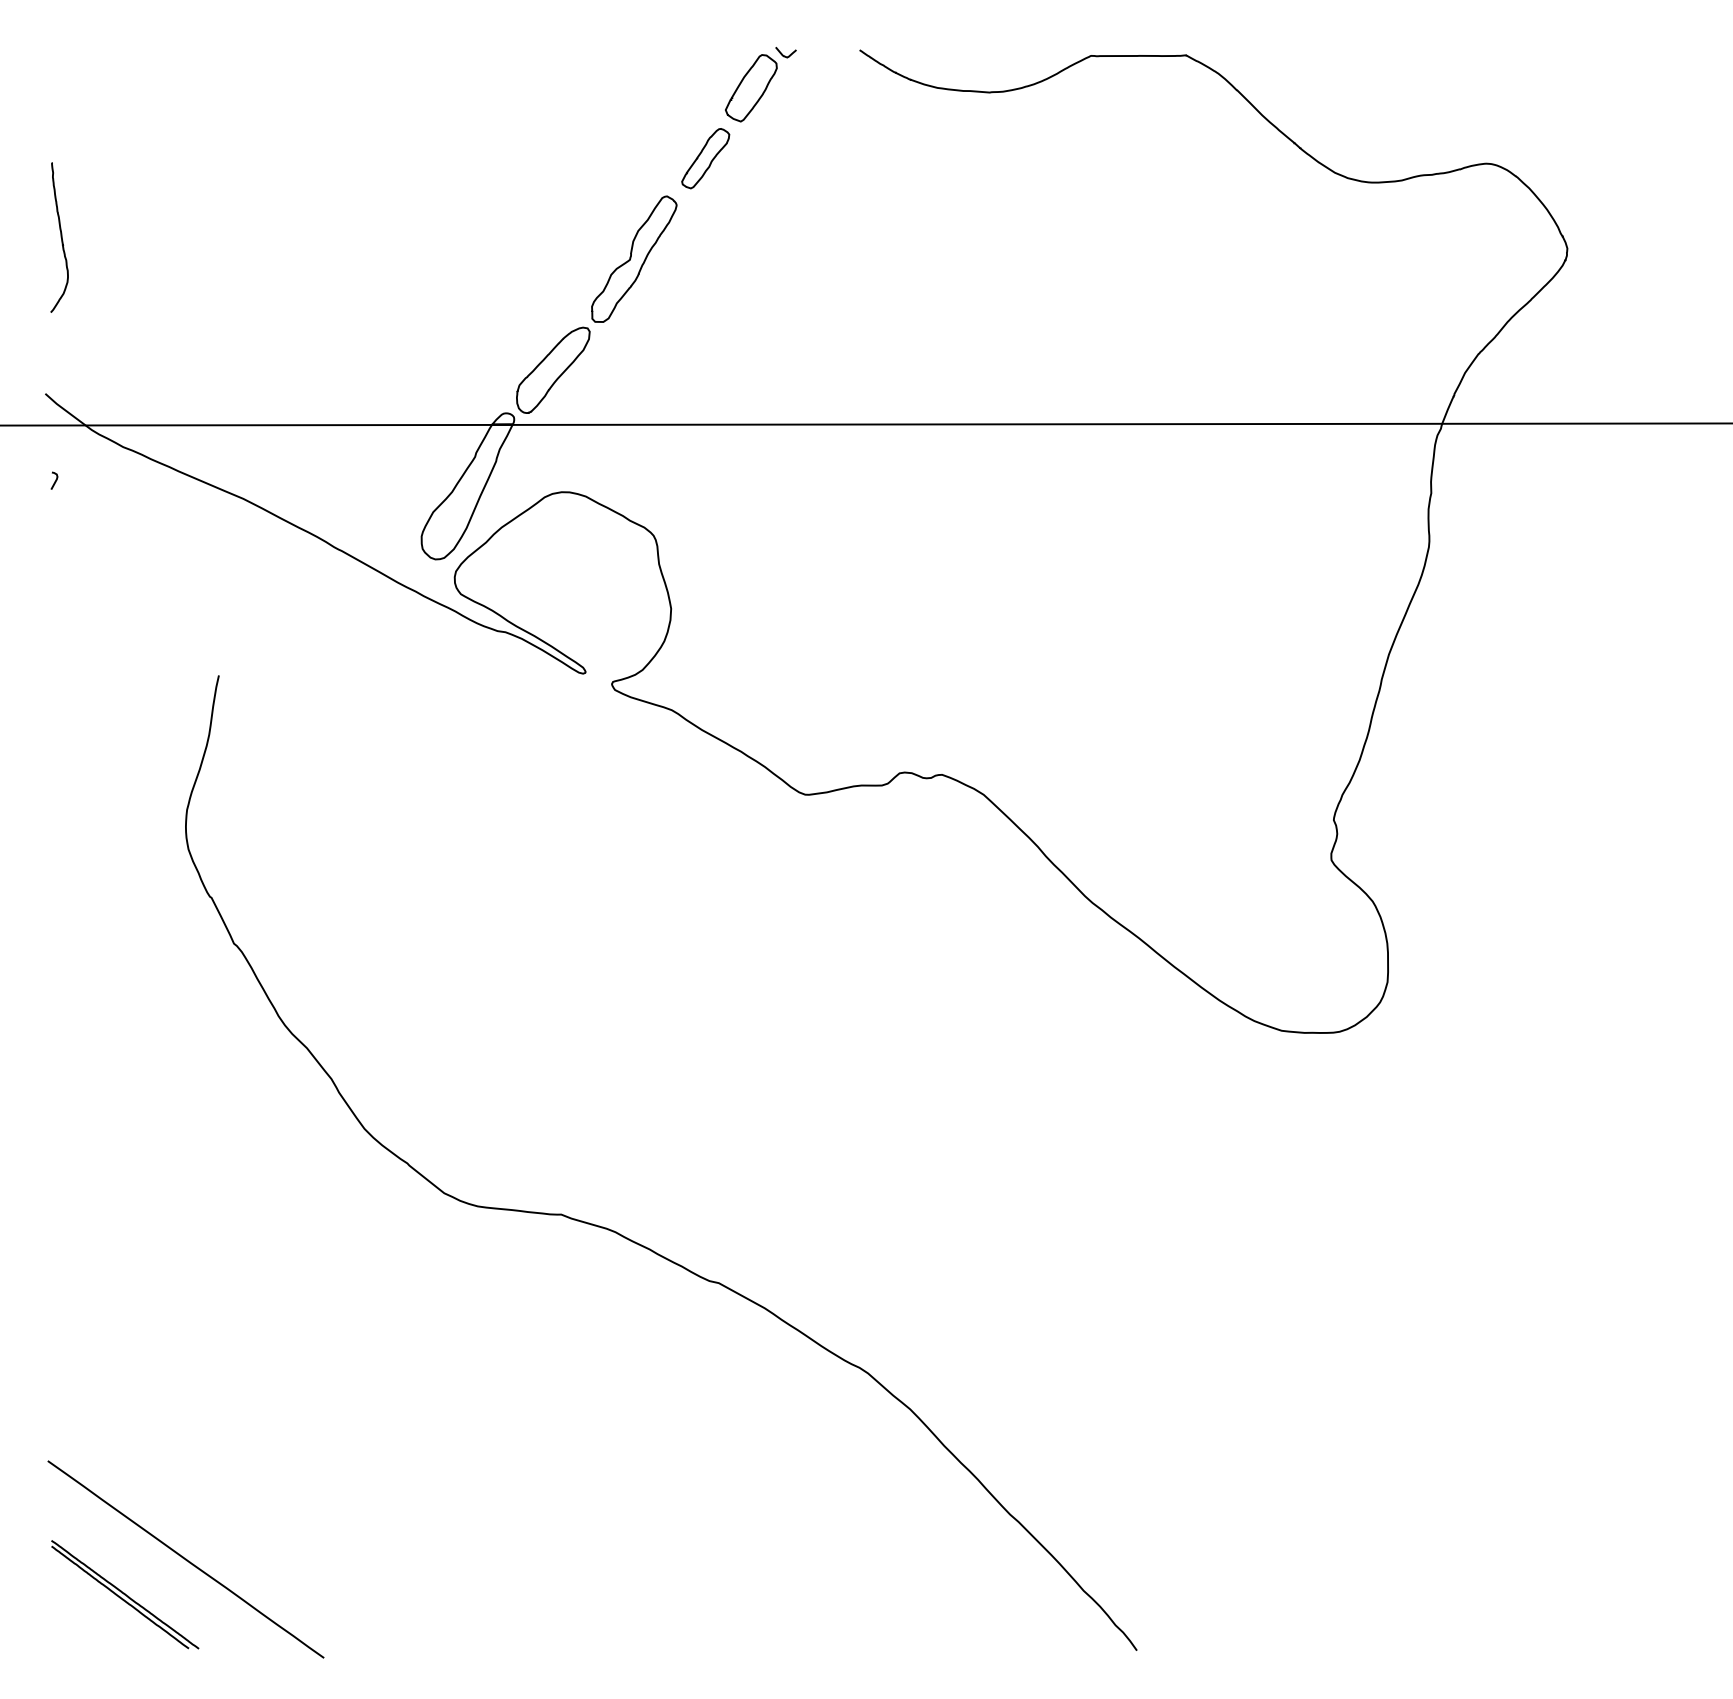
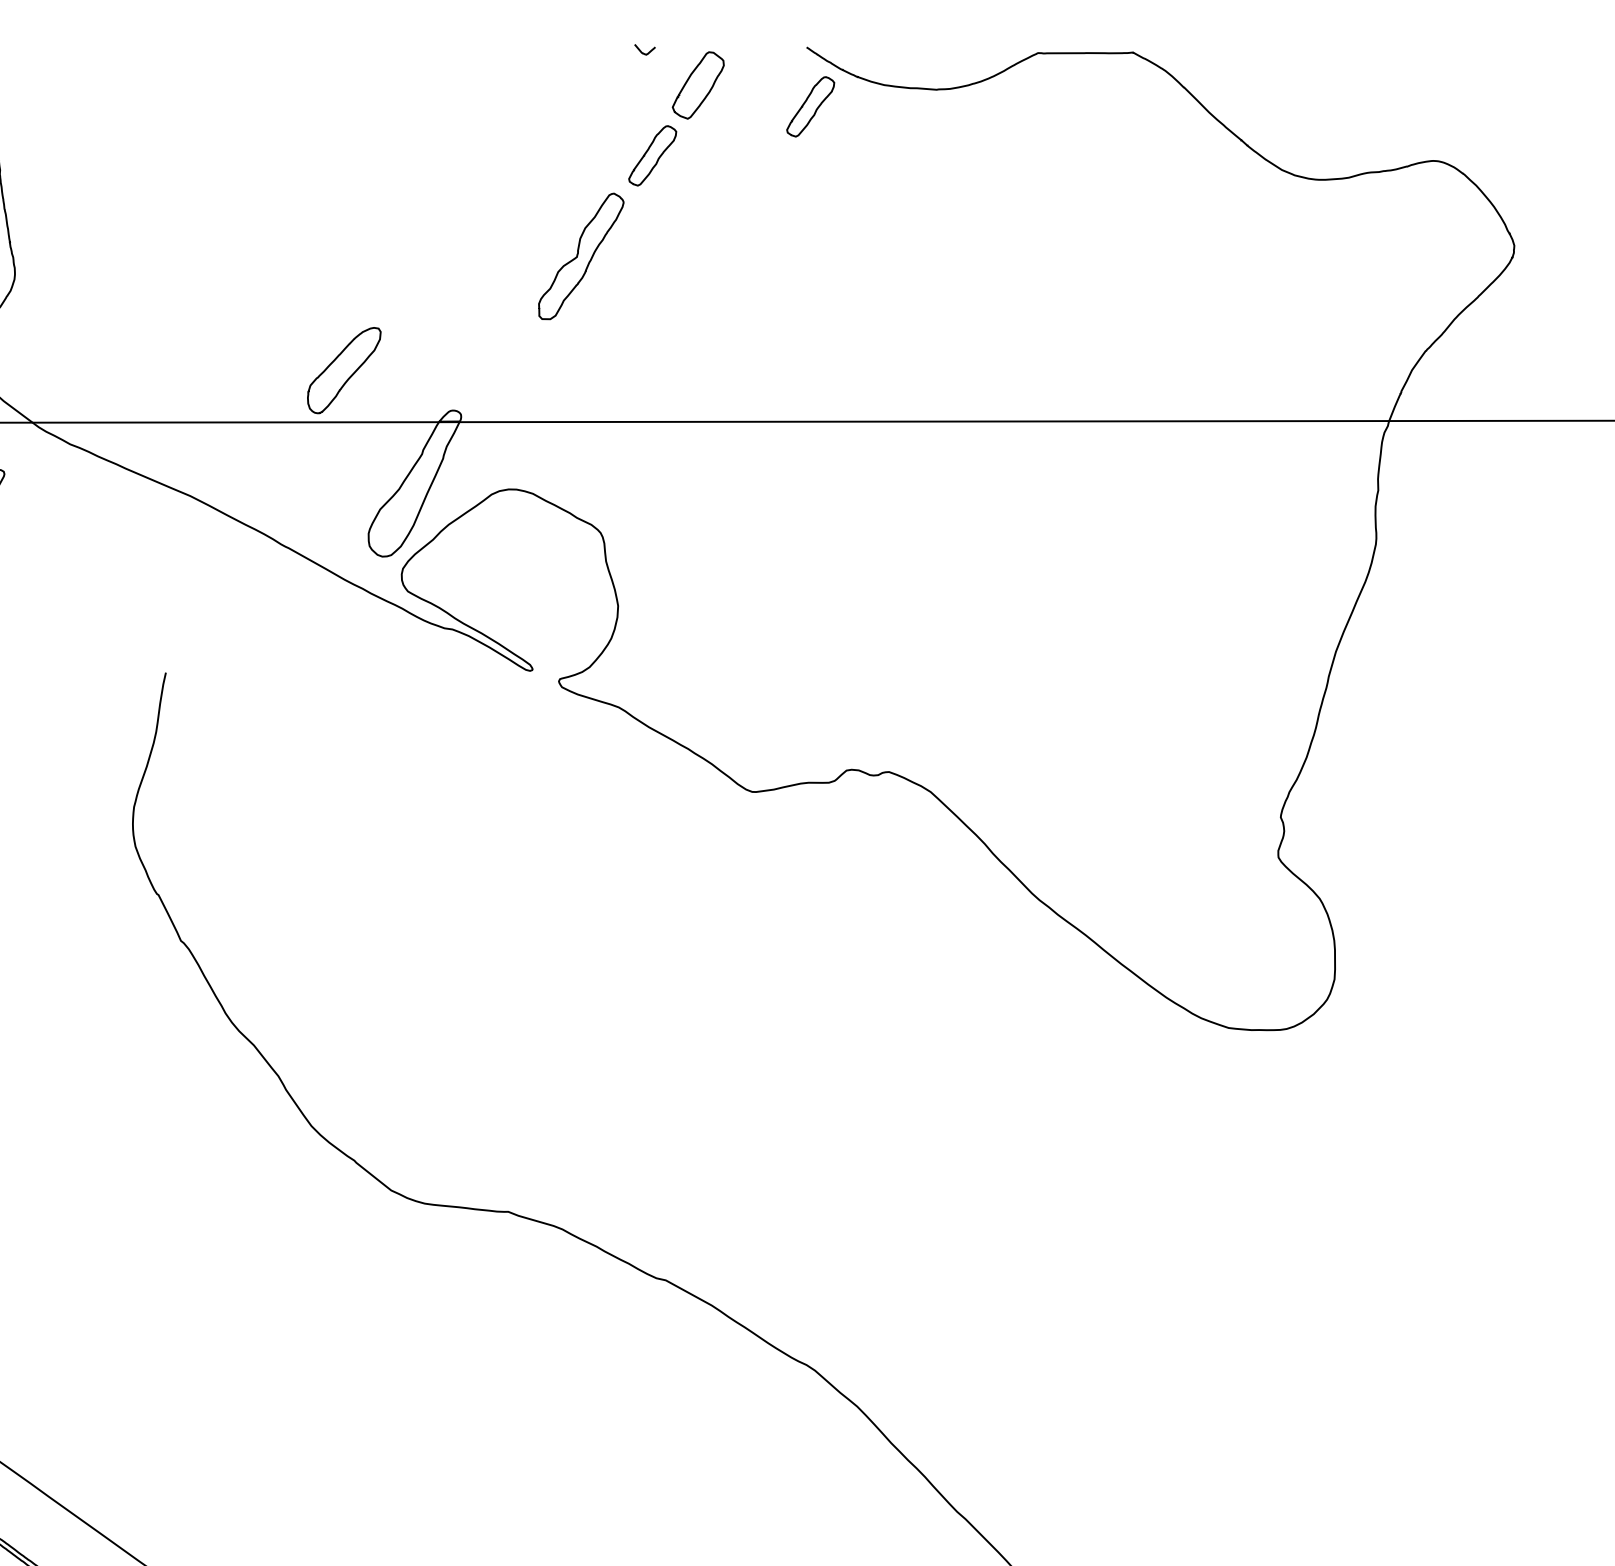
curve: (783, 54) -> (642, 51), moved
part: (863, 109) -> (810, 106), added
part: (553, 369) -> (344, 369), moved

